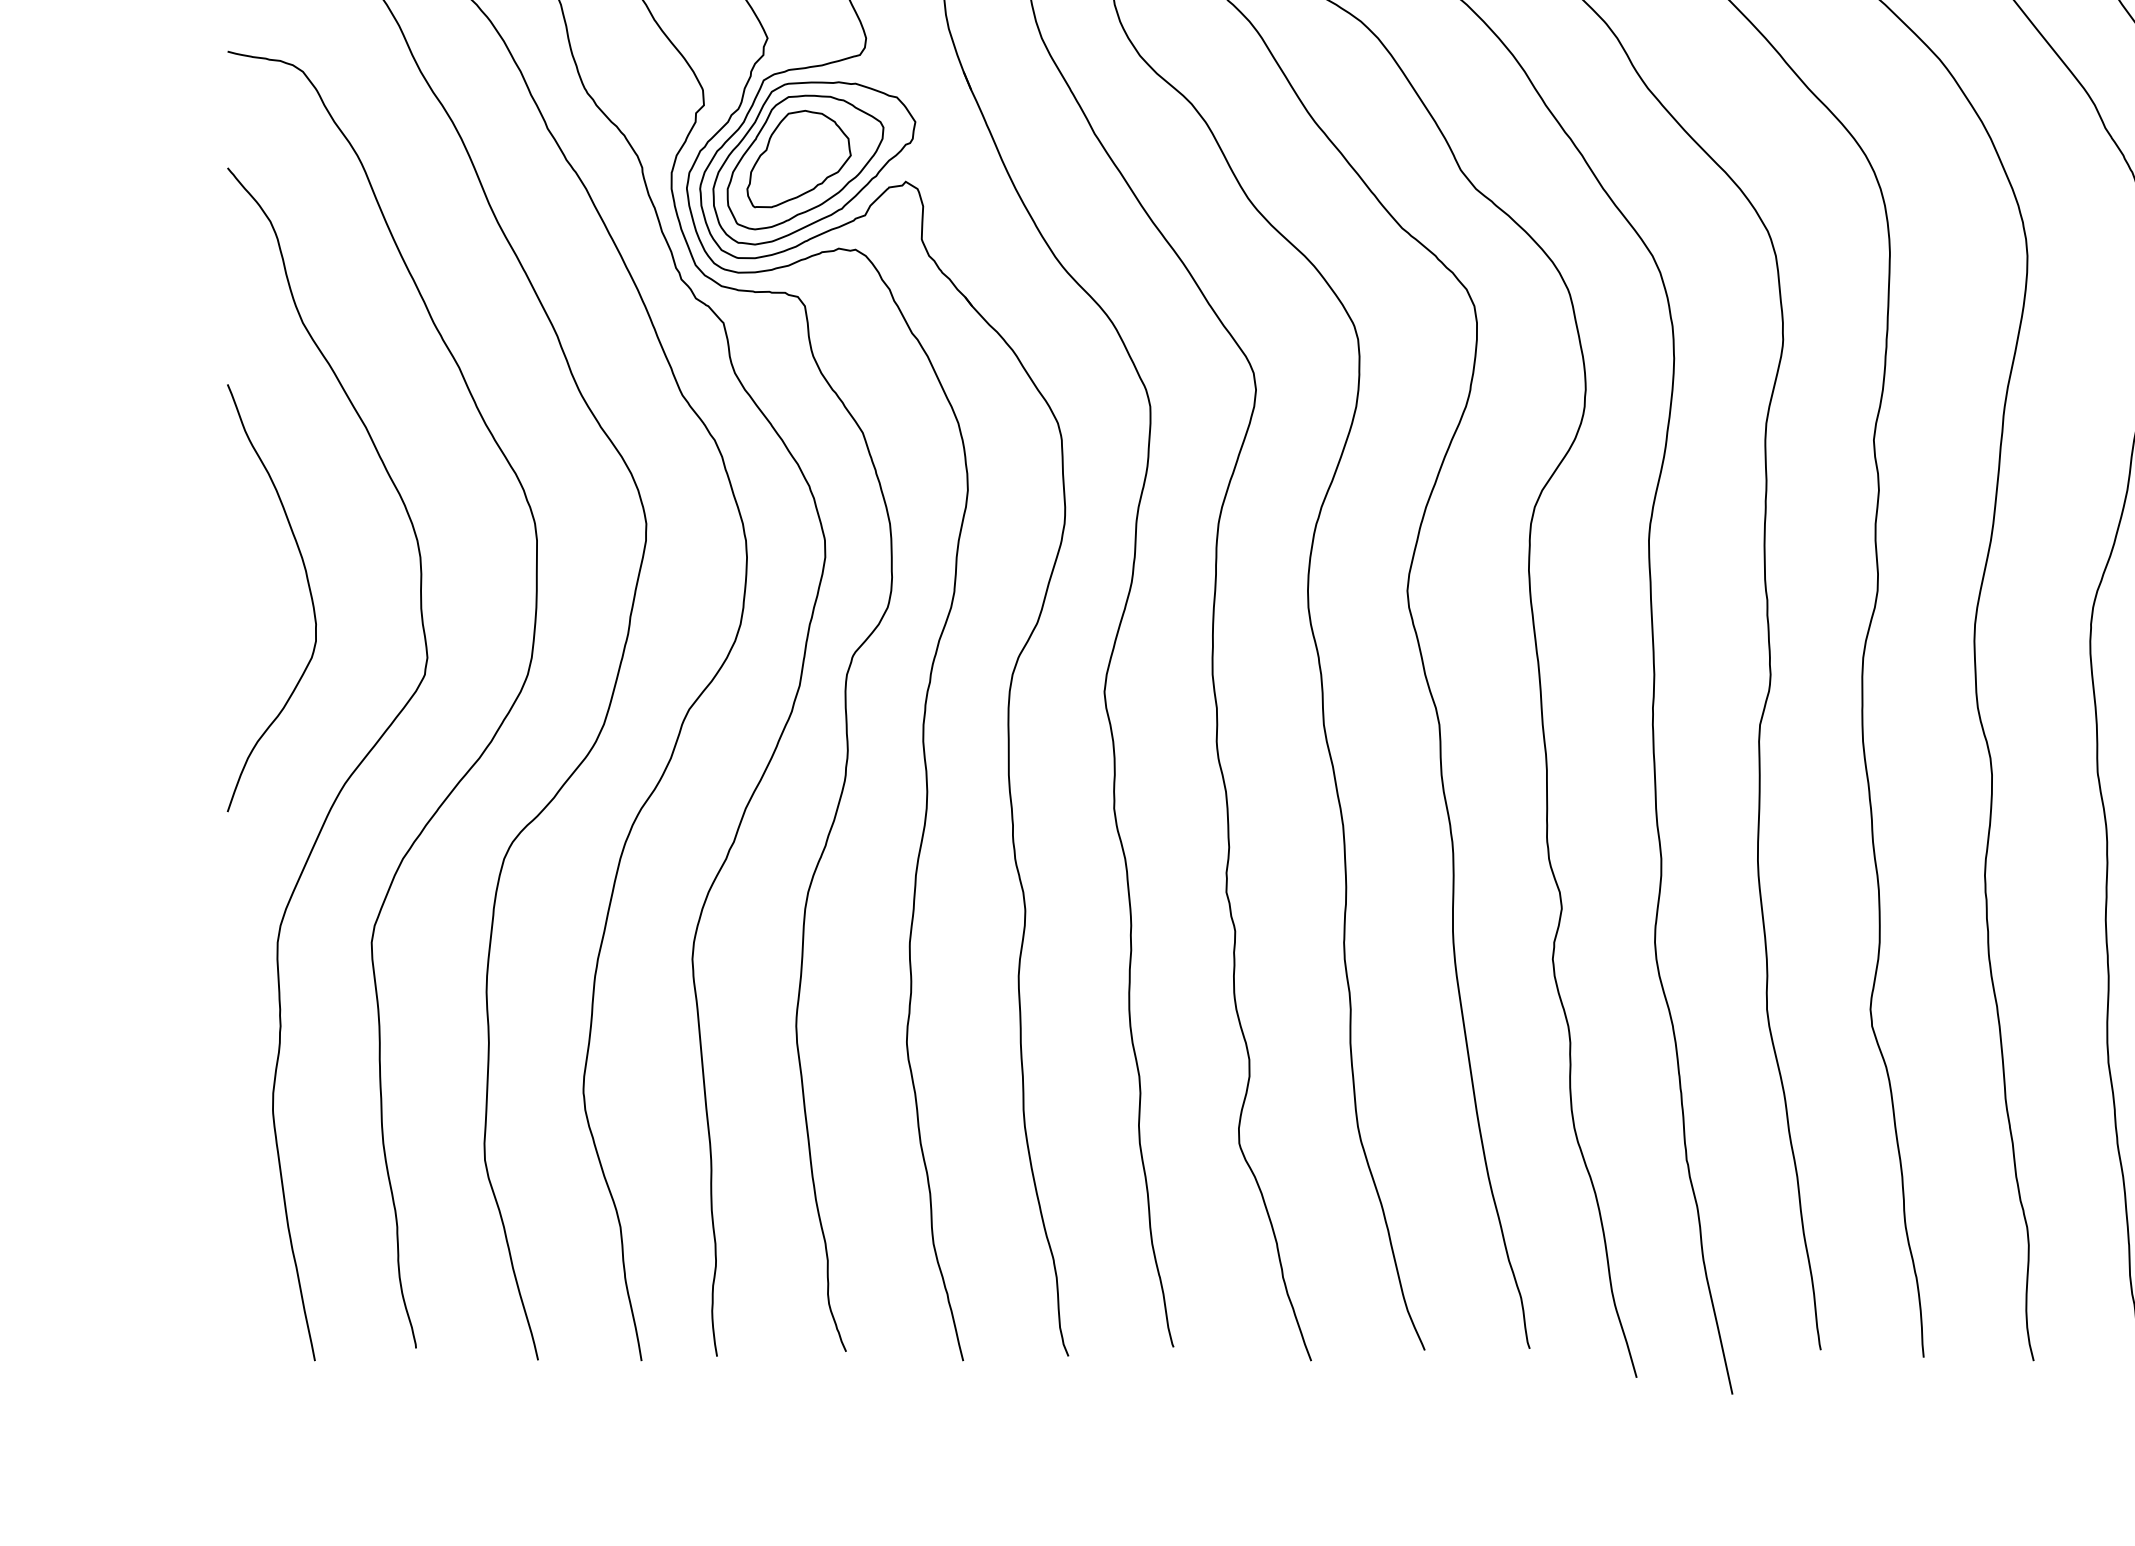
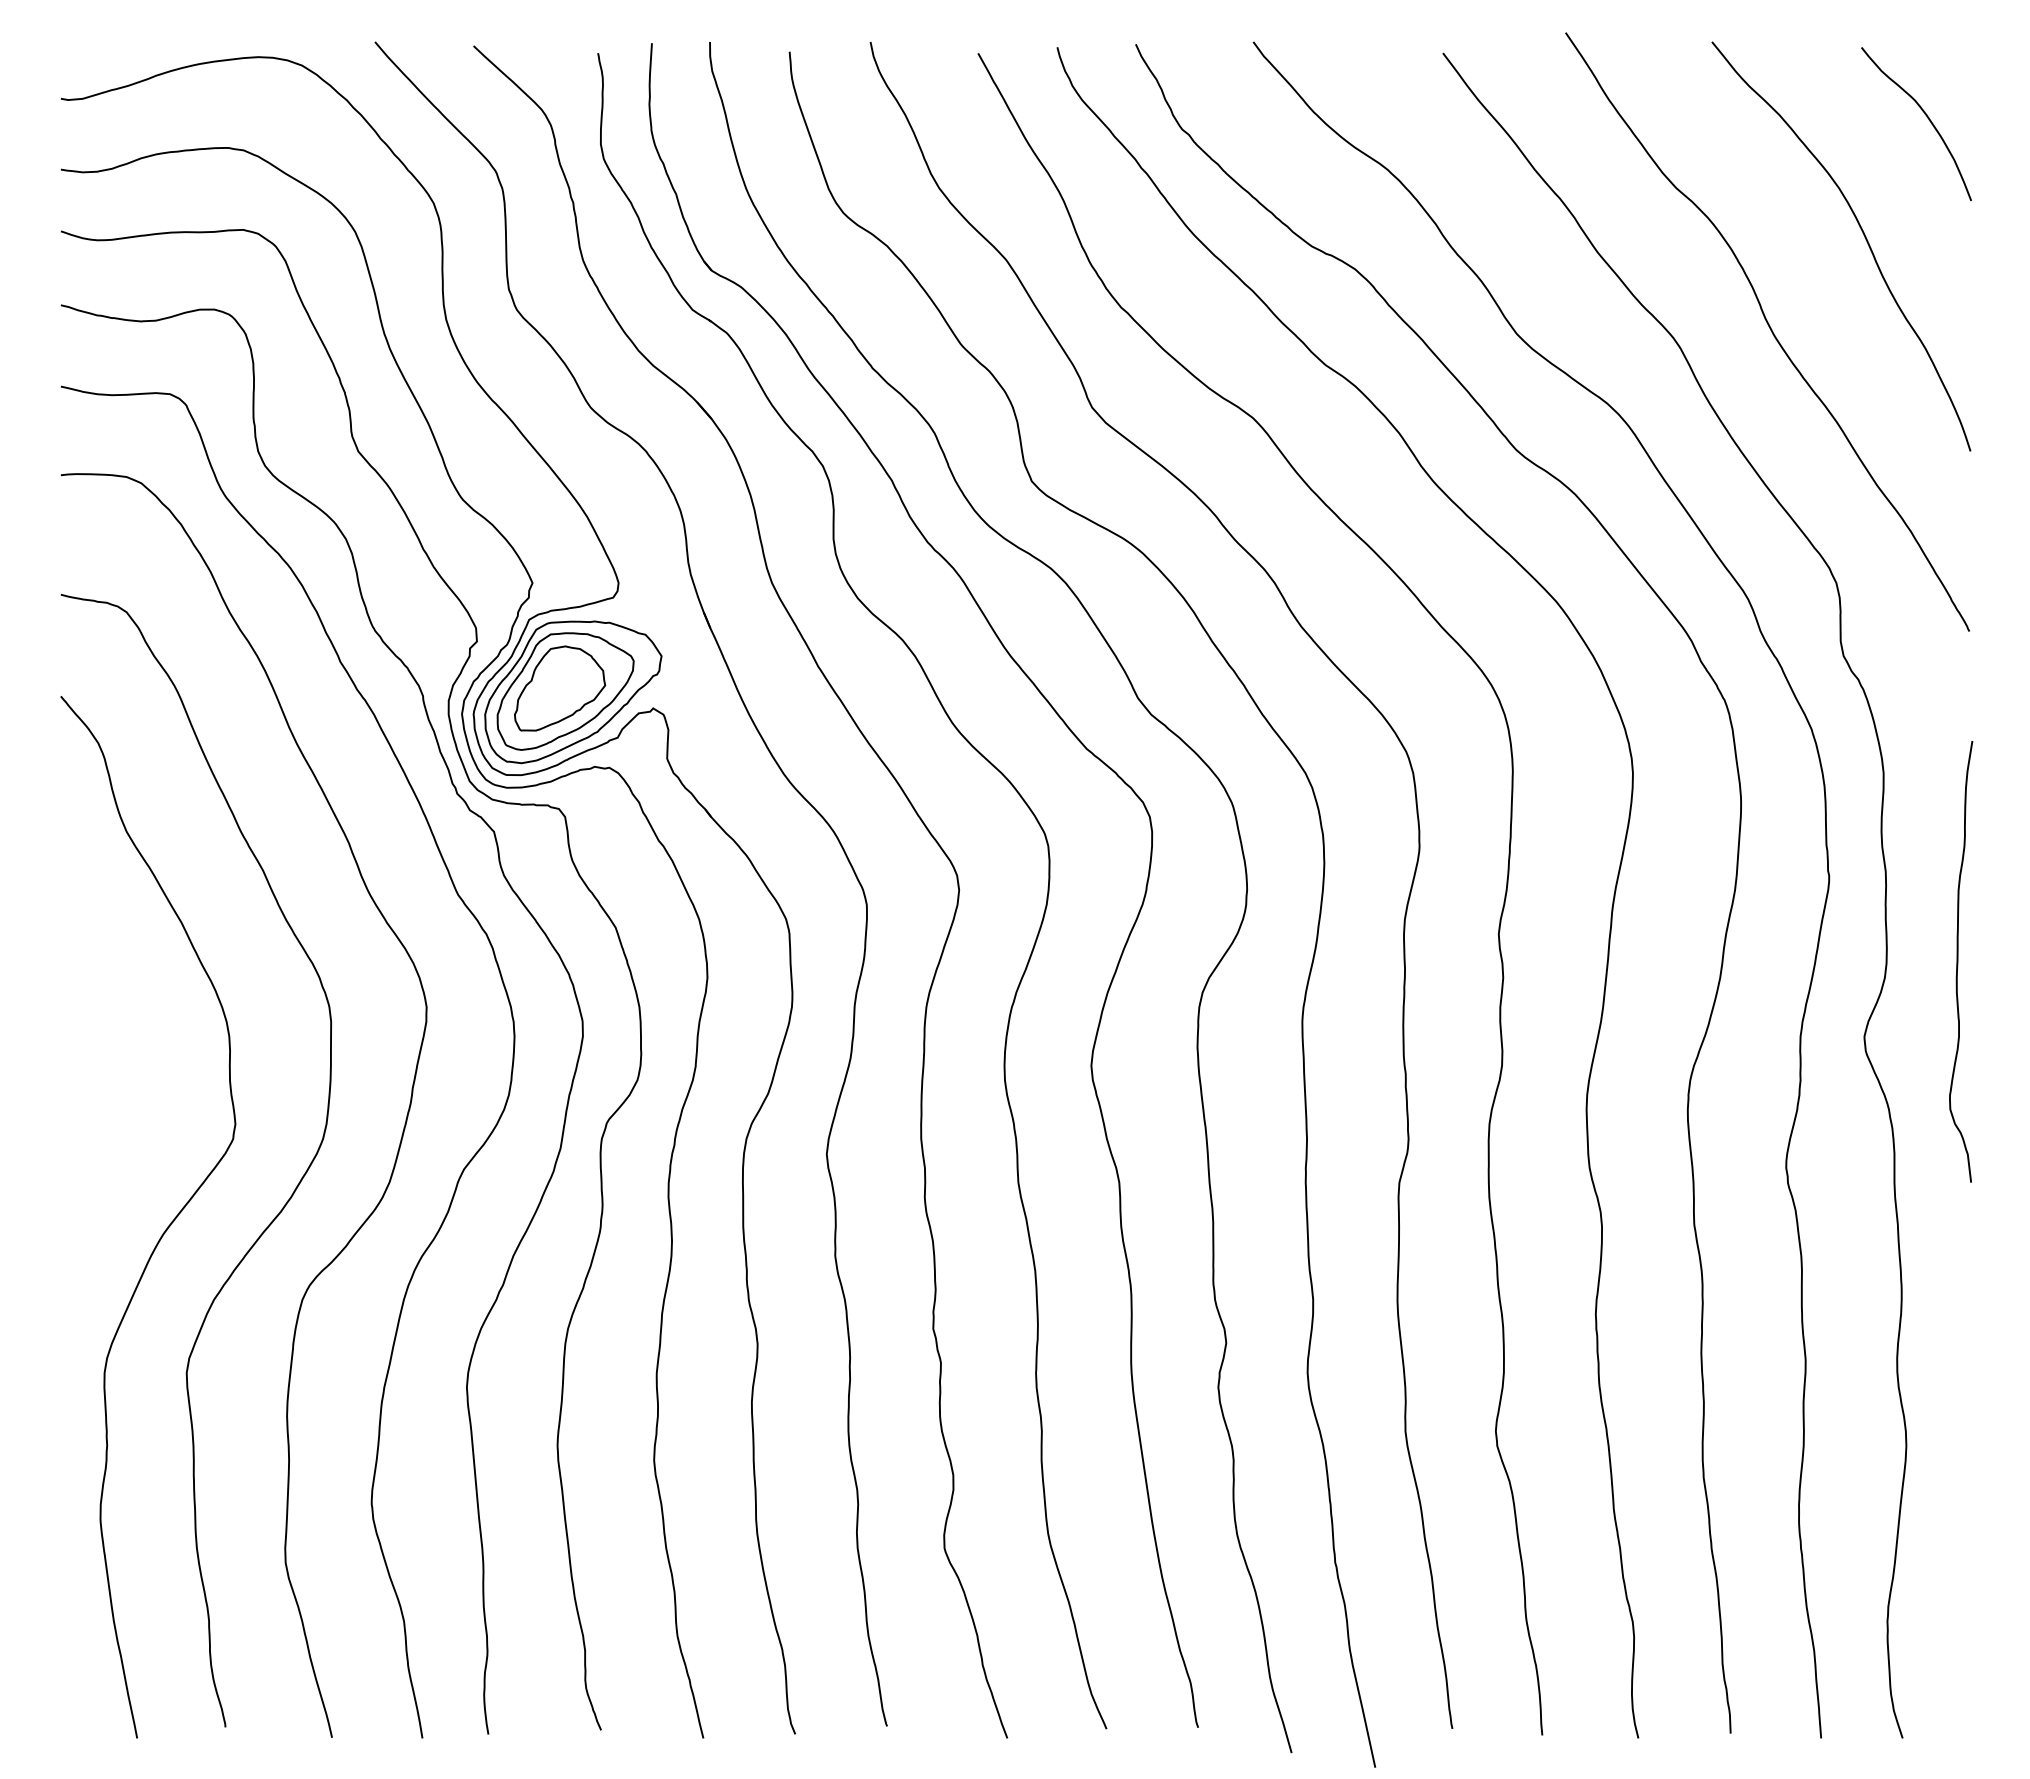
curve: (308, 589) -> (131, 1064), removed

